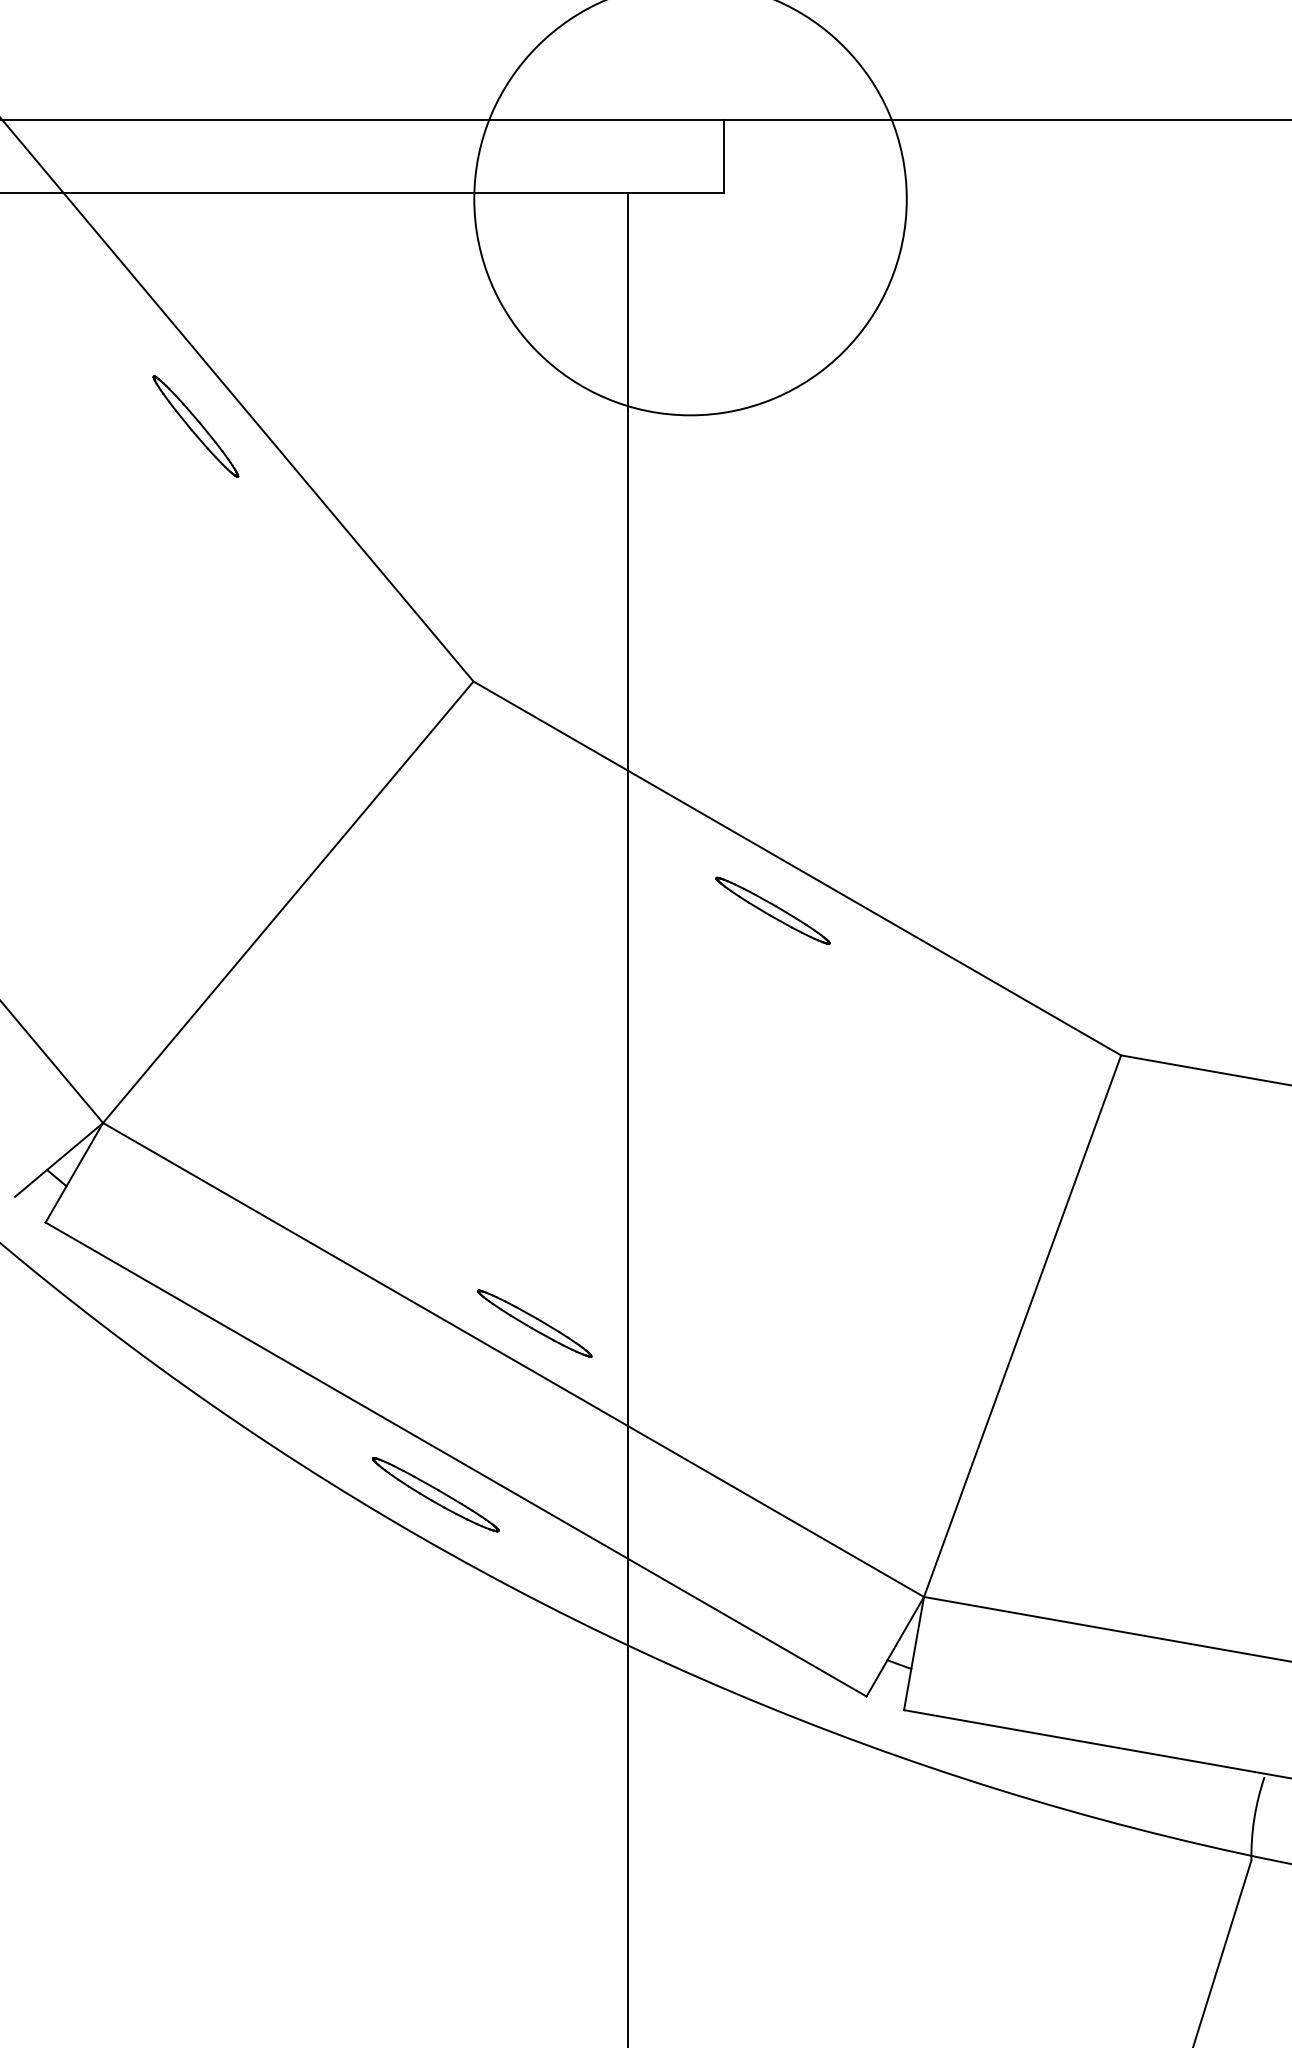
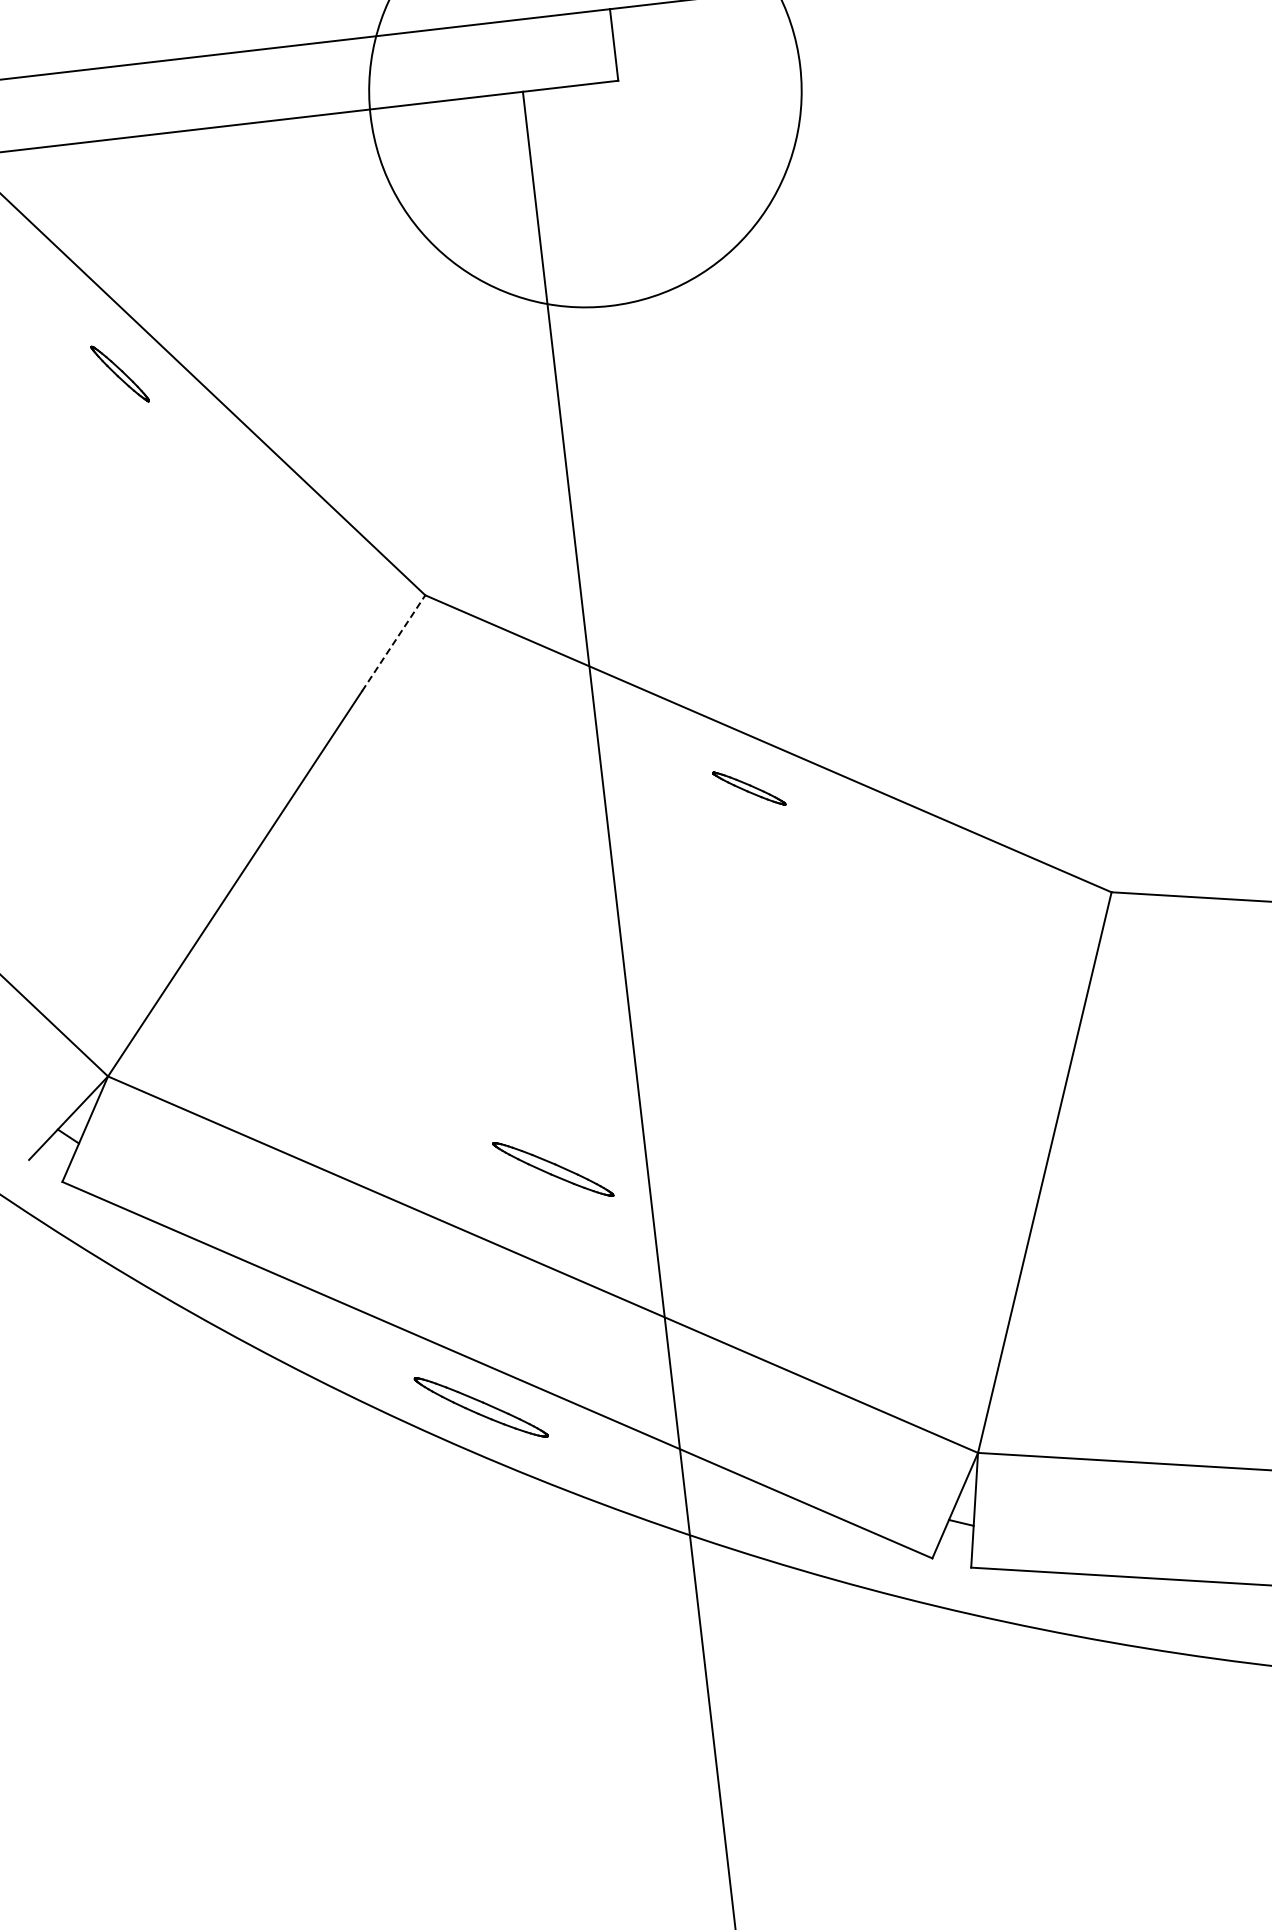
part: (195, 426) -> (119, 373), size x0.6
line: (436, 725) -> (393, 643), solid -> dashed
part: (772, 910) -> (748, 788), size x0.6
part: (534, 1323) -> (553, 1169), moved

